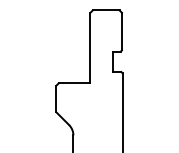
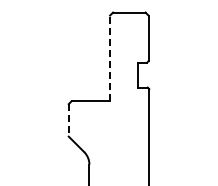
line: (90, 48) -> (110, 58), solid -> dashed
line: (56, 99) -> (68, 120), solid -> dashed

